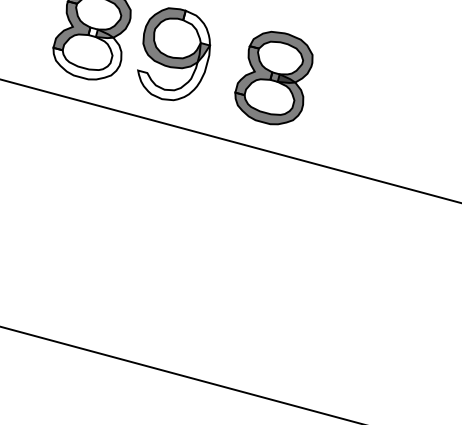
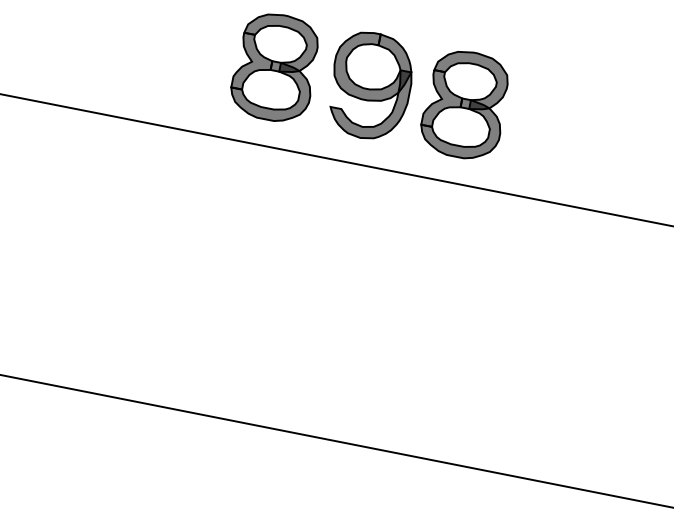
fill: (87, 53) -> (270, 91), added
fill: (173, 55) -> (370, 86), added
part: (273, 78) -> (464, 105), moved

